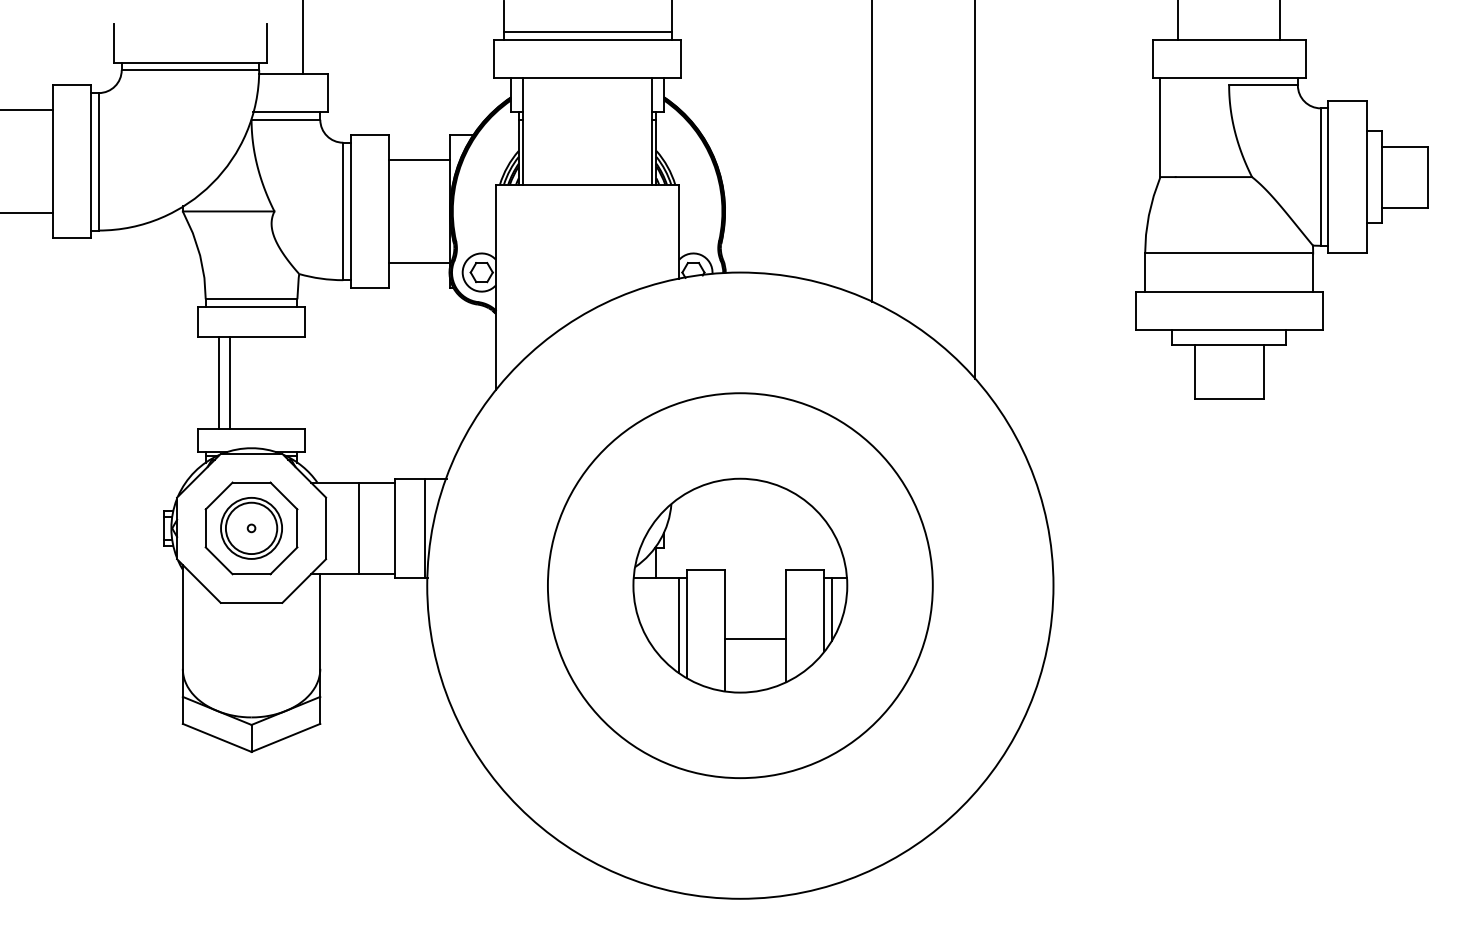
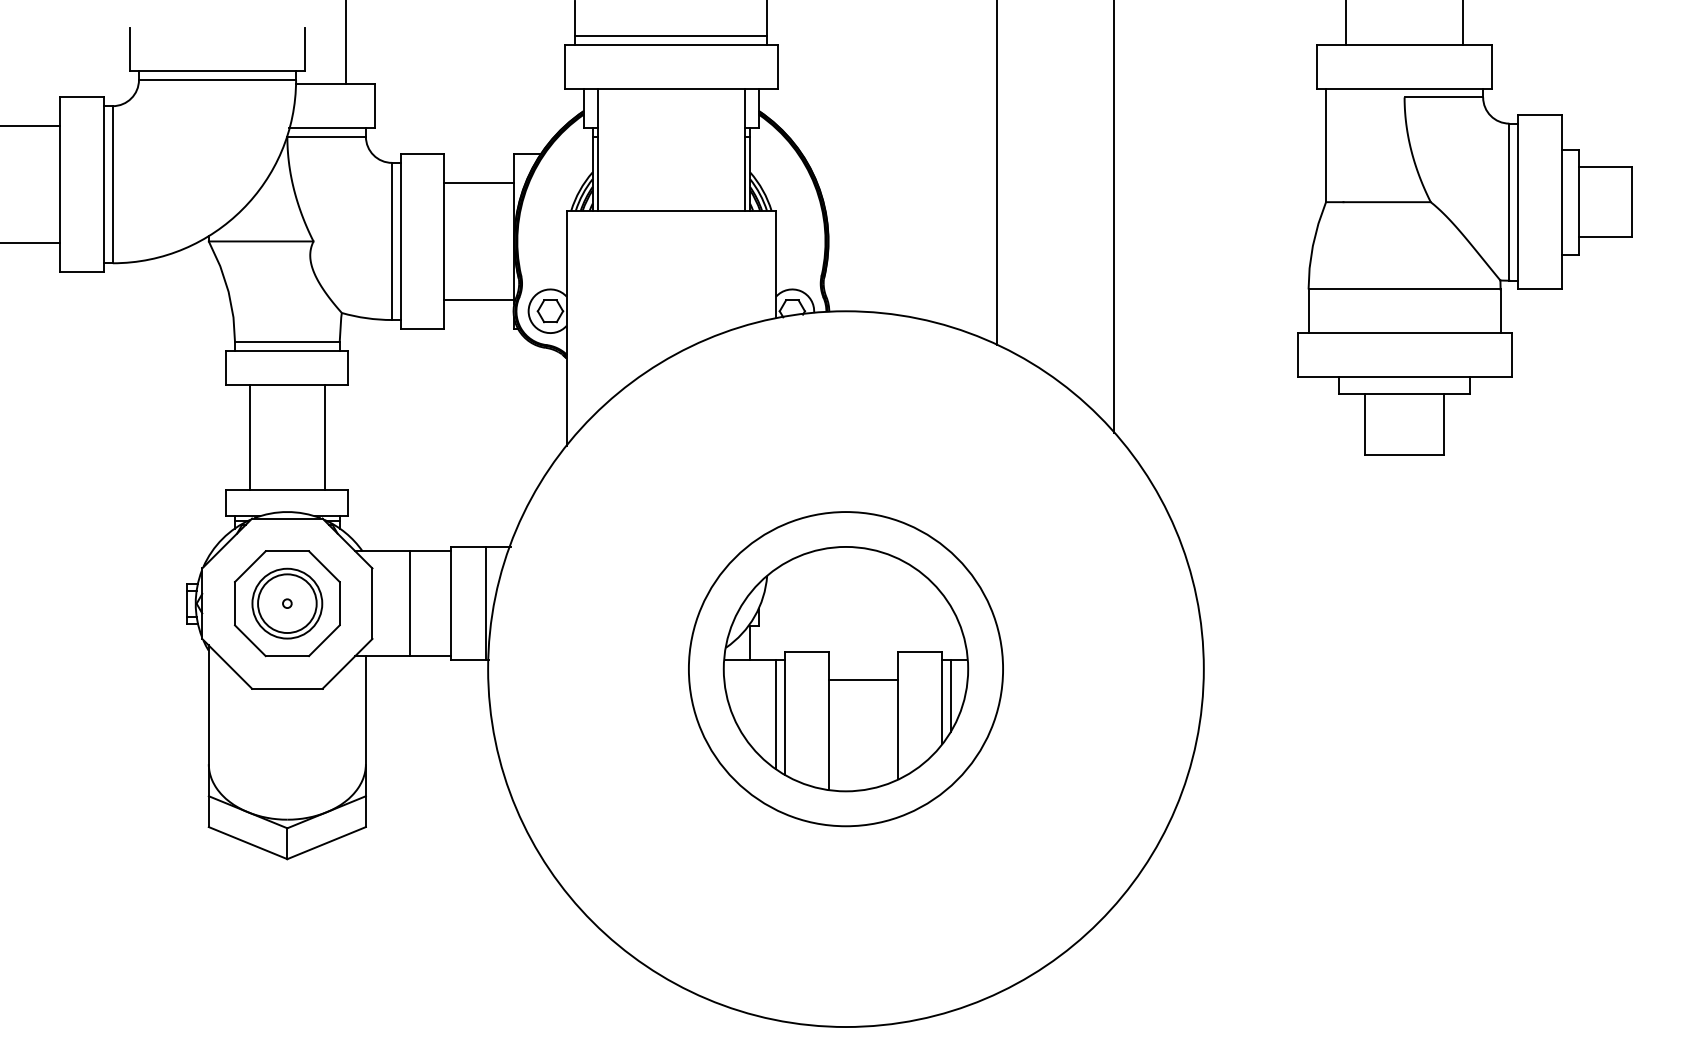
line: (230, 383) -> (325, 437), moved
circle: (739, 586) -> (845, 669), size x0.71
line: (755, 639) -> (863, 680), moved

